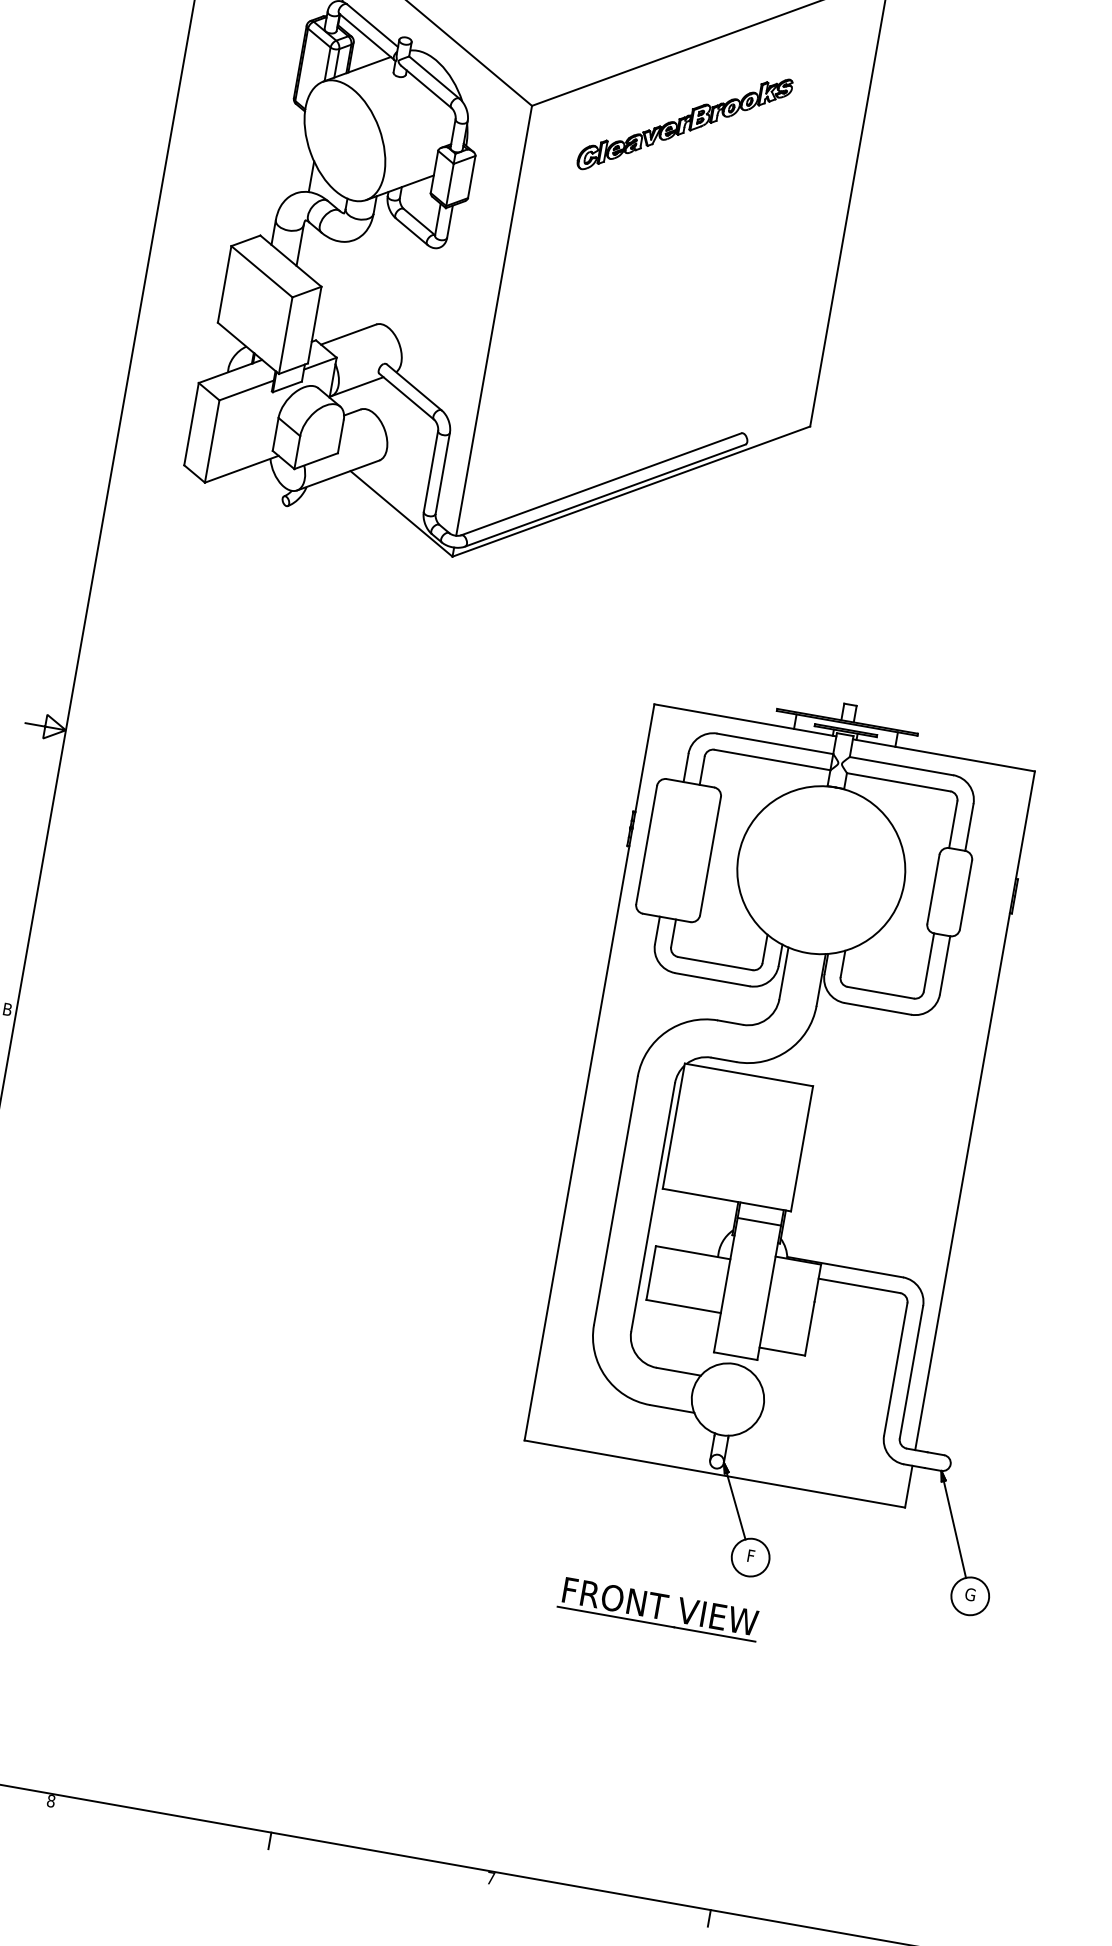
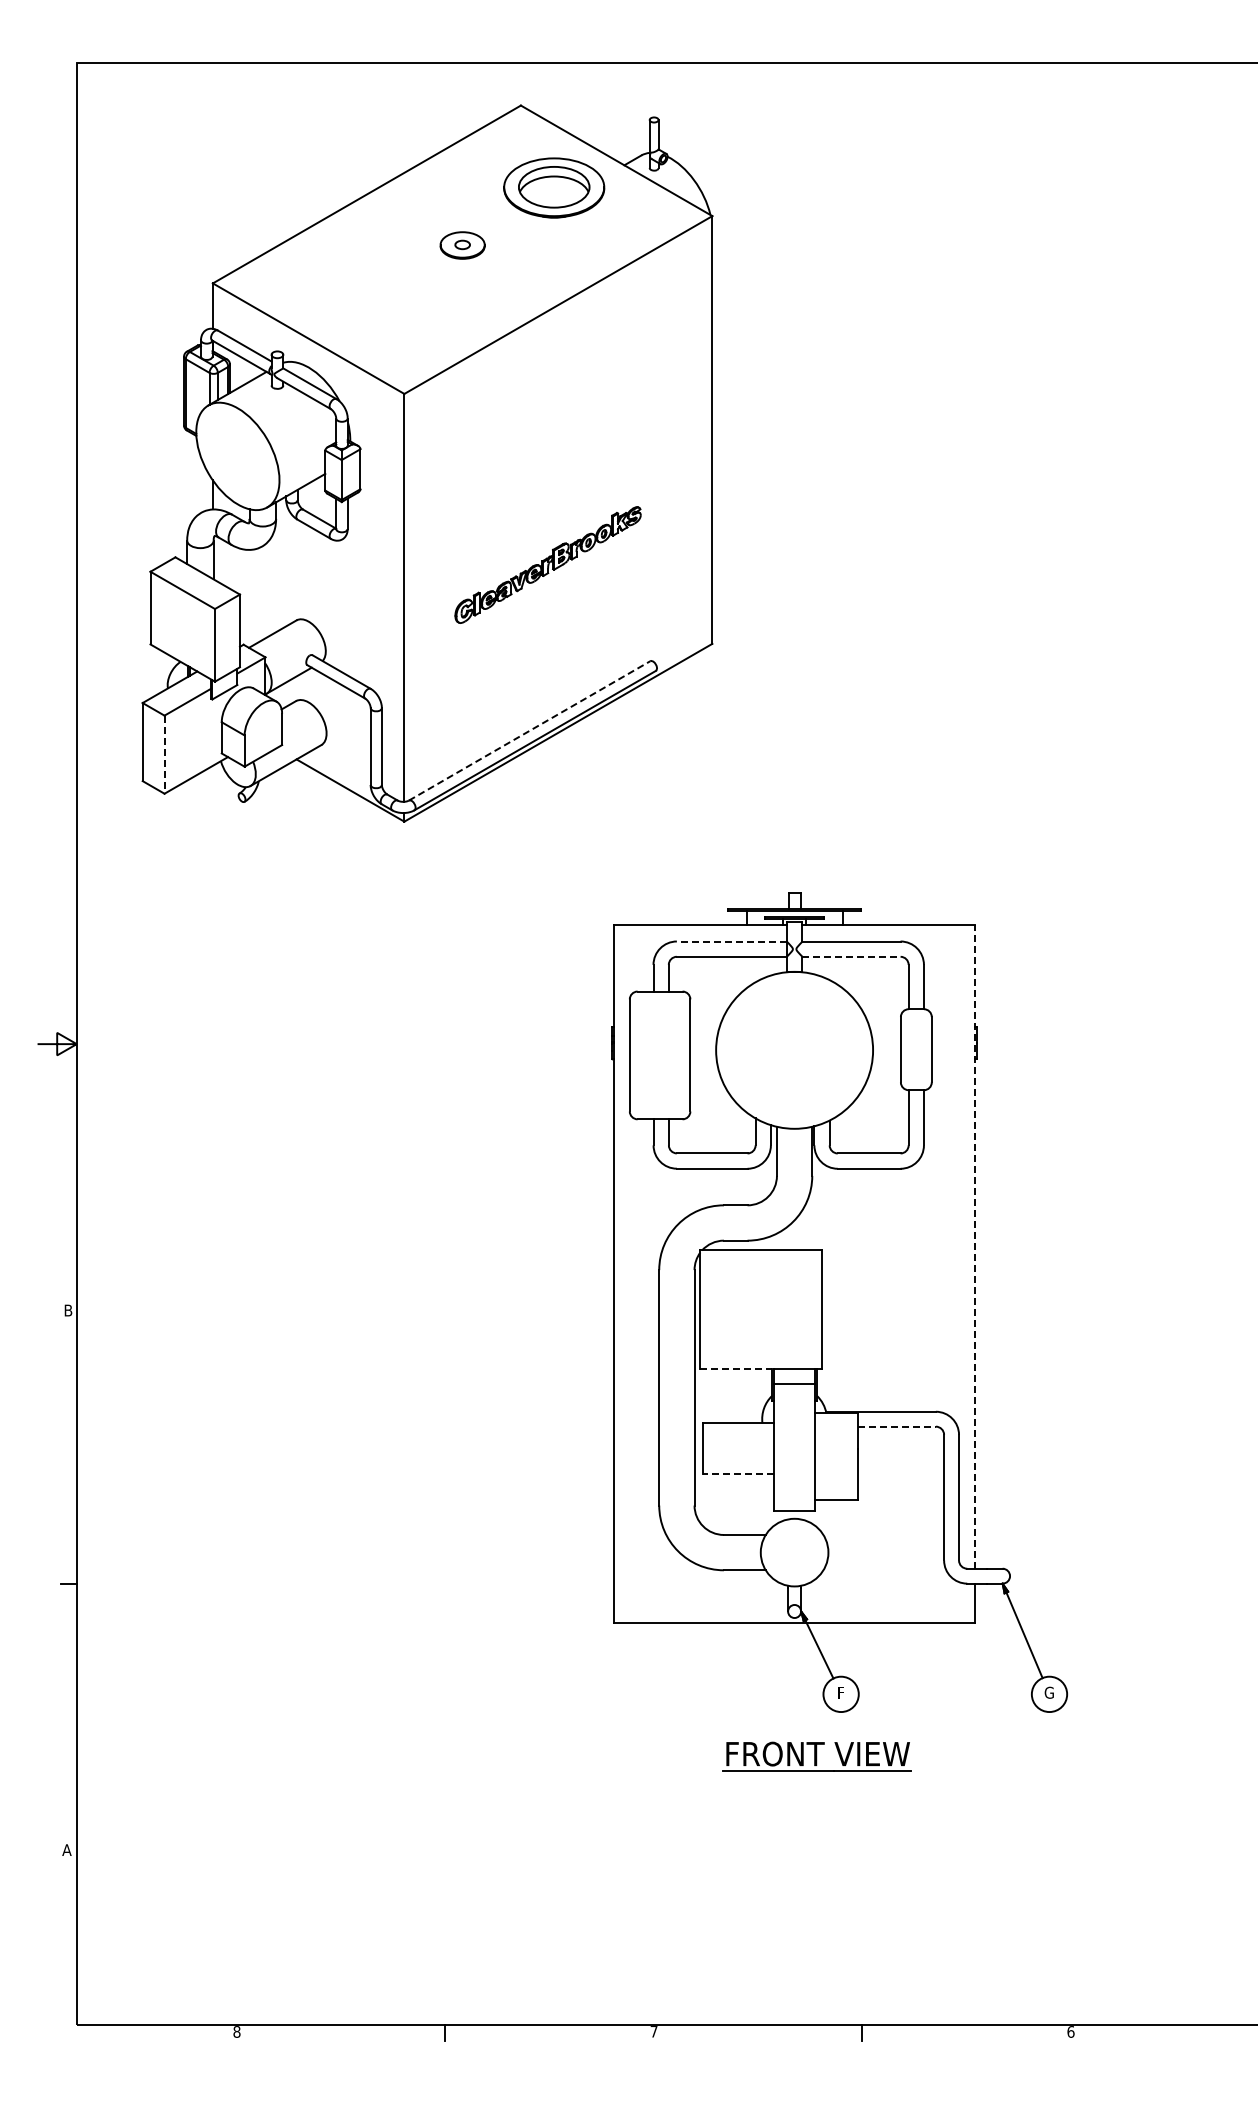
part: (684, 123) -> (547, 564), moved
line: (212, 442) -> (164, 755), solid -> dashed
line: (602, 484) -> (530, 730), solid -> dashed
line: (775, 743) -> (731, 941), solid -> dashed
line: (899, 782) -> (852, 956), solid -> dashed
line: (975, 1110) -> (975, 1246), solid -> dashed
line: (700, 1195) -> (736, 1369), solid -> dashed
line: (859, 1285) -> (897, 1426), solid -> dashed
line: (683, 1306) -> (738, 1474), solid -> dashed
part: (658, 1608) -> (816, 1756), moved

